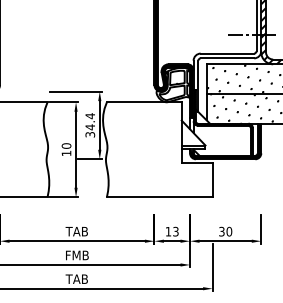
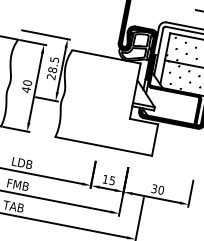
text: (90, 125) -> (53, 68), 34.4 -> 28.5
text: (66, 153) -> (26, 89), 10 -> 40
text: (175, 230) -> (112, 179), 13 -> 15
text: (76, 231) -> (21, 162), TAB -> LDB

